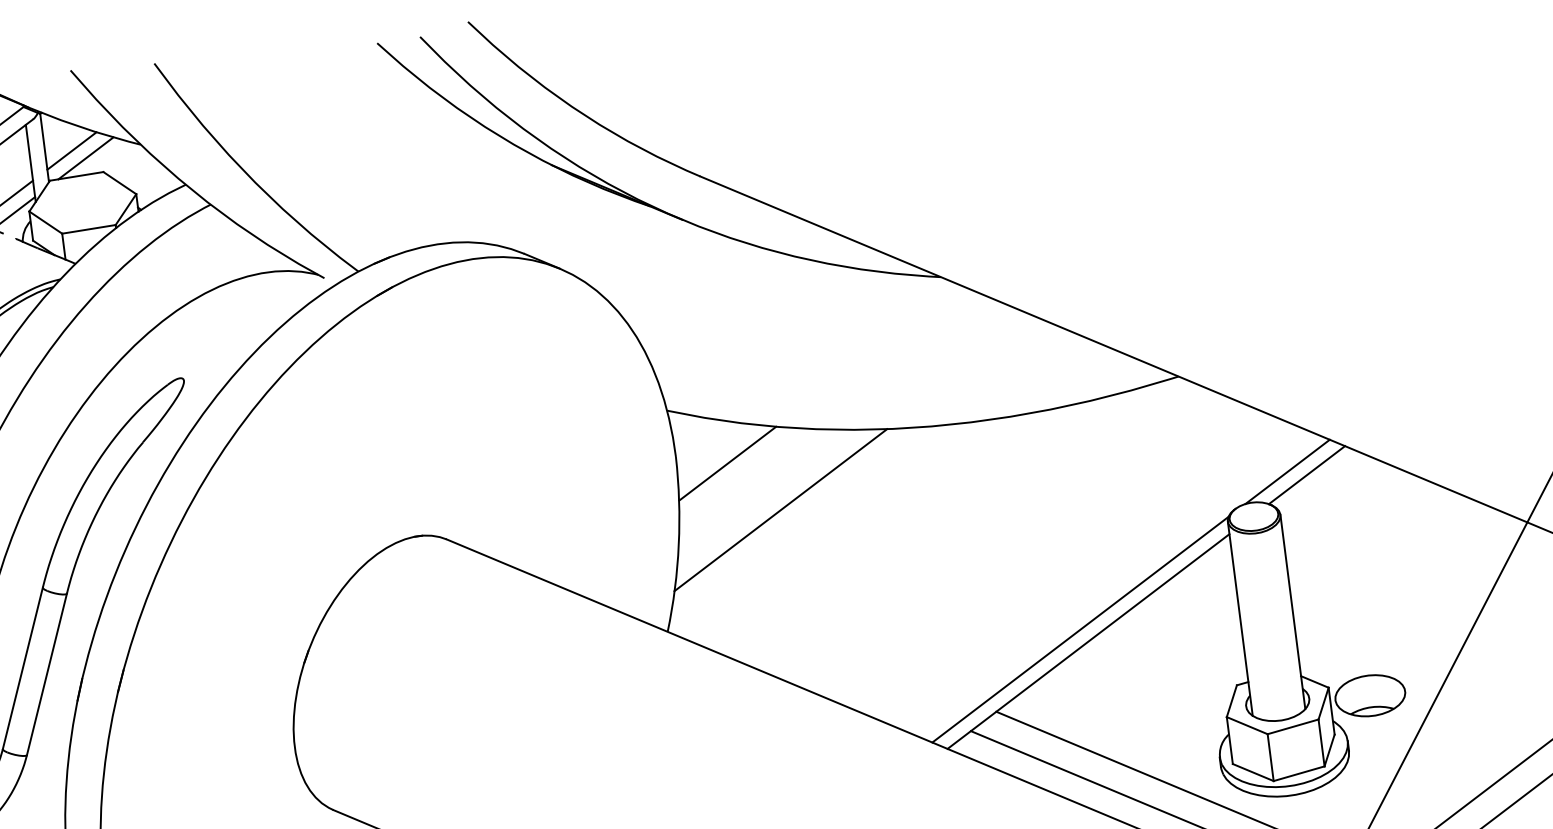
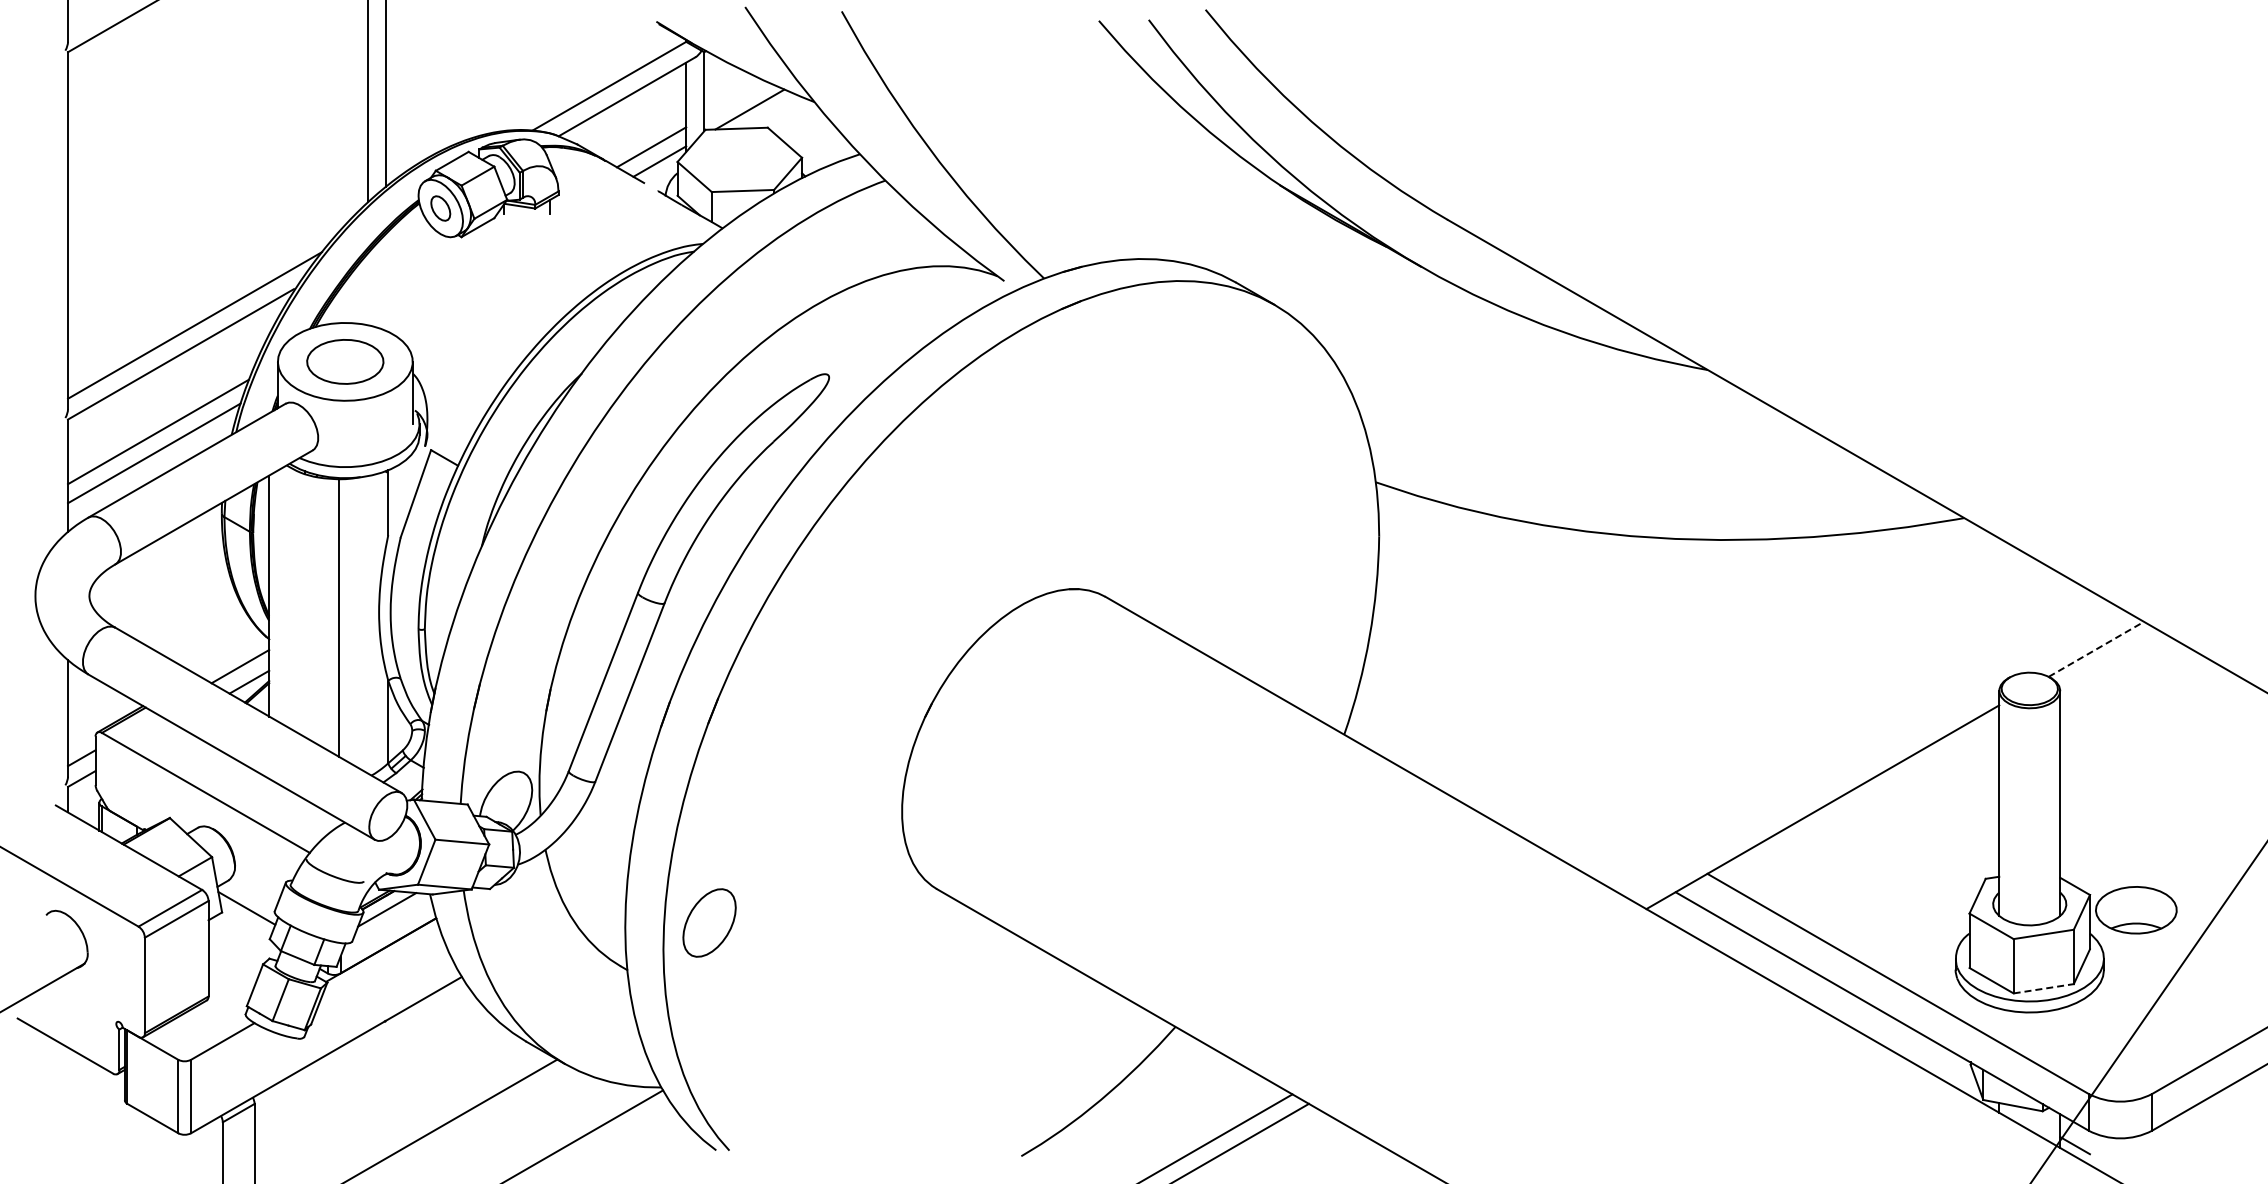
line: (71, 150) -> (734, 98), removed
line: (727, 463) -> (1436, 551), removed
line: (1287, 471) -> (2074, 642), removed
line: (1307, 475) -> (2096, 649), solid -> dashed
line: (780, 510) -> (1490, 612), removed
line: (1079, 629) -> (1814, 792), removed
line: (1299, 773) -> (2044, 988), solid -> dashed

